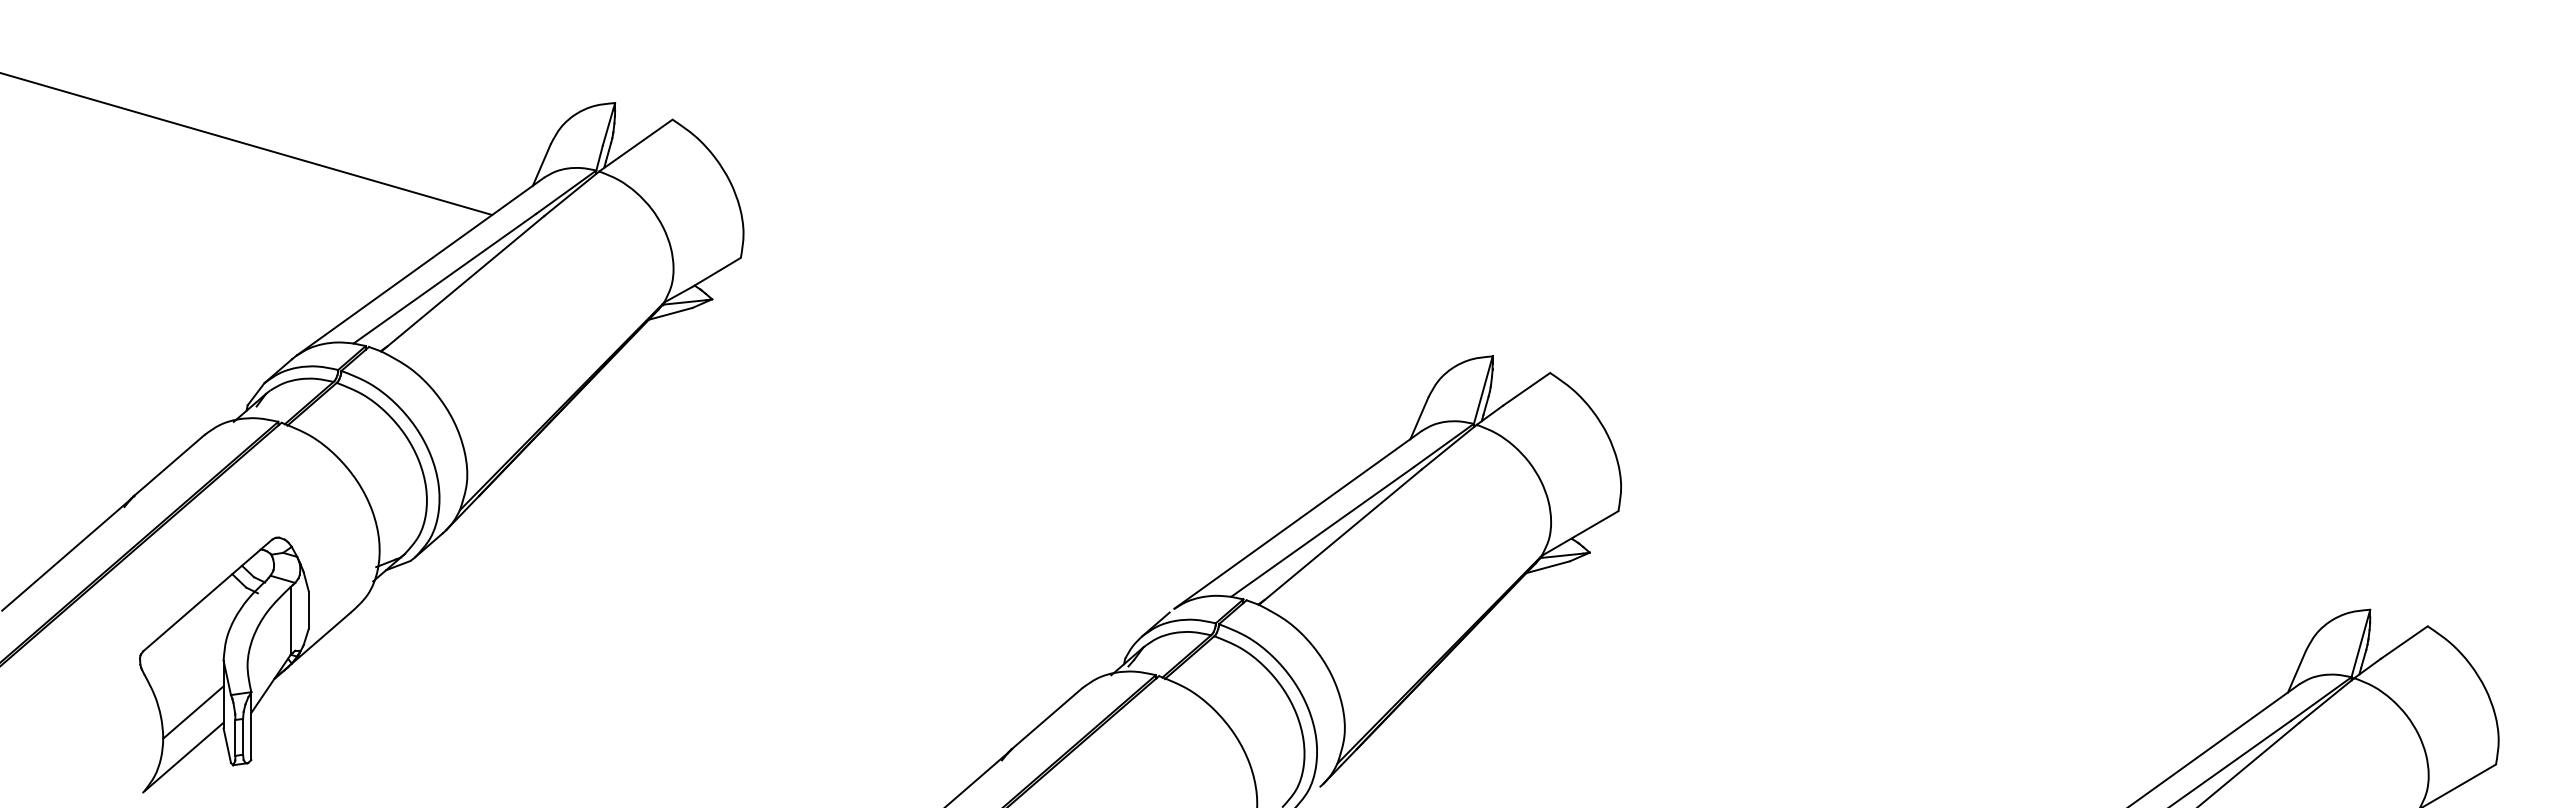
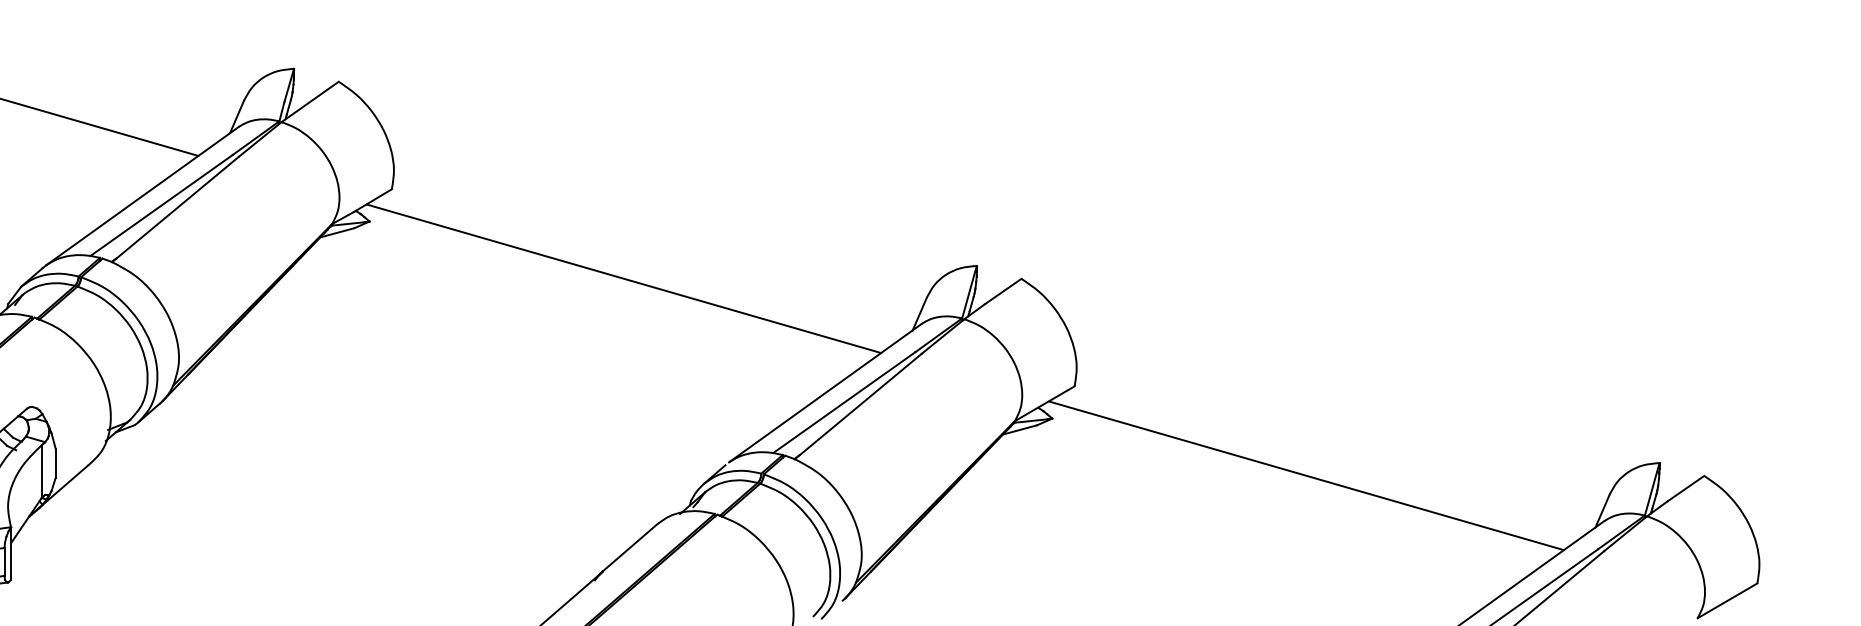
line: (1038, 372) -> (623, 278), added
line: (1916, 625) -> (1306, 475), added

